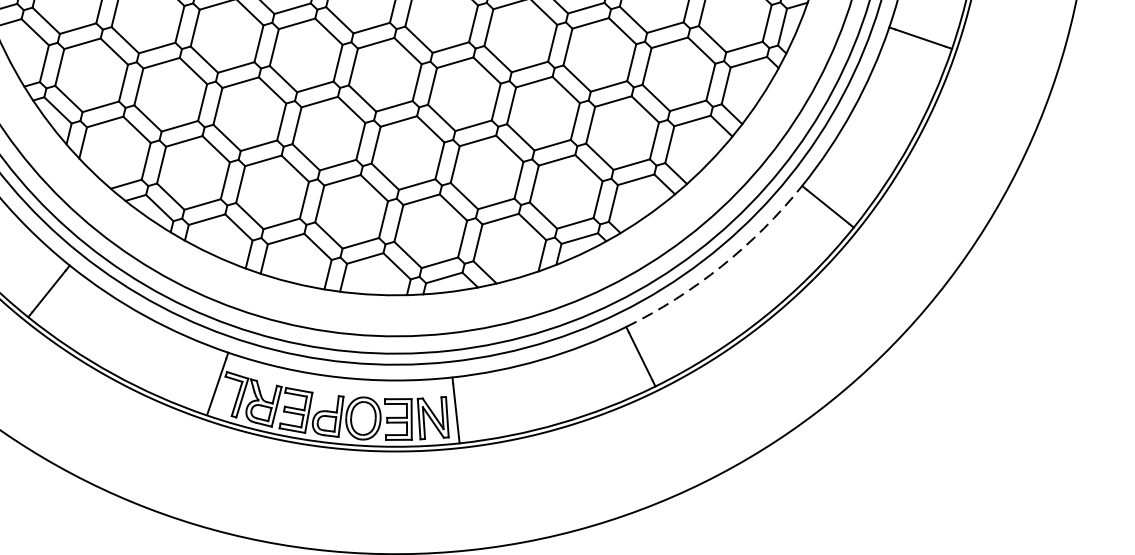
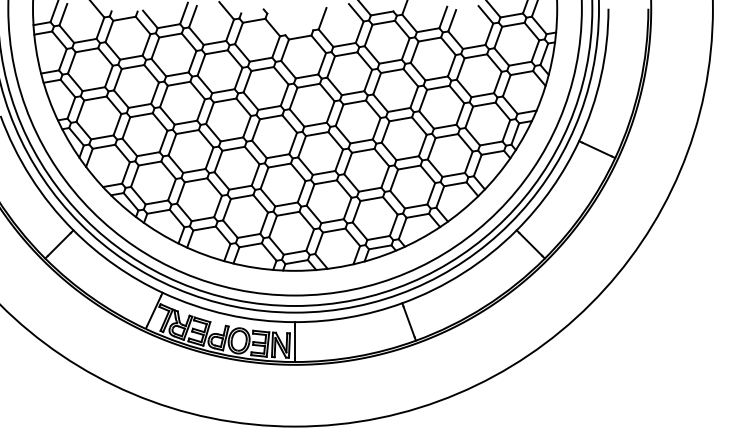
arc: (721, 266) -> (463, 273), dashed -> solid

